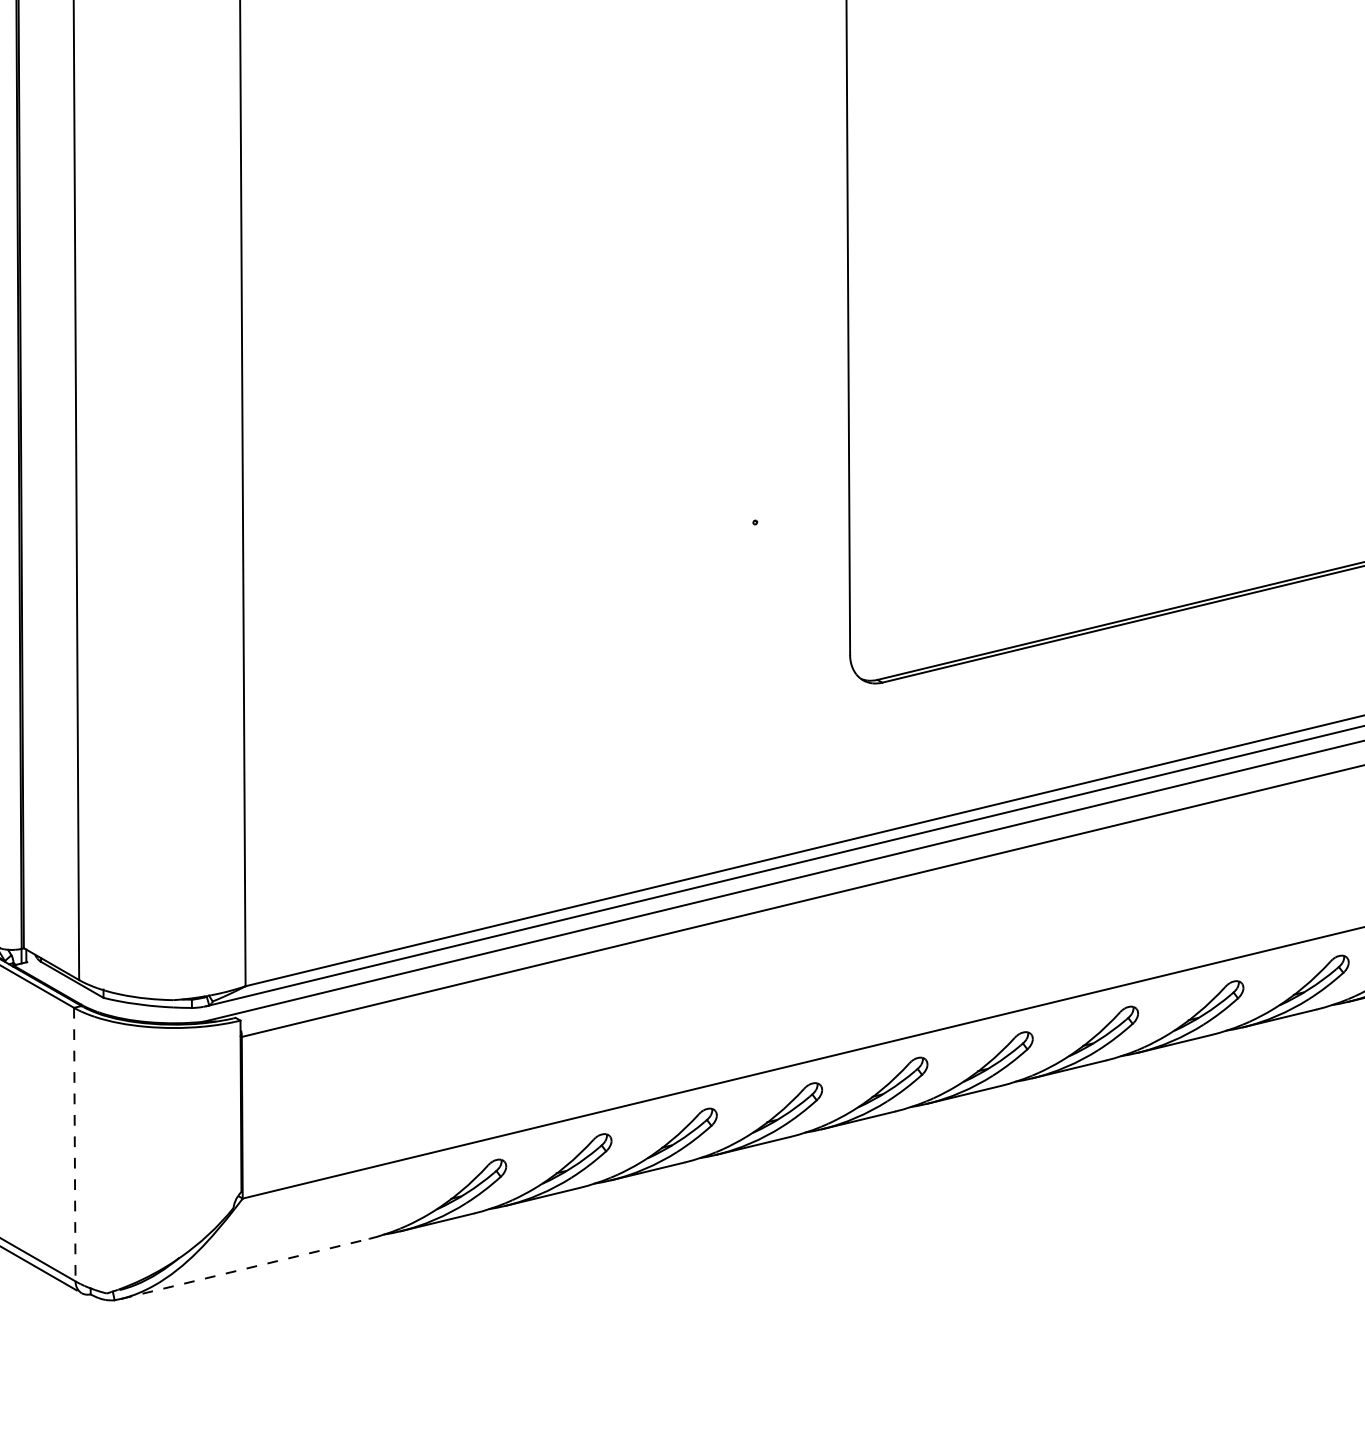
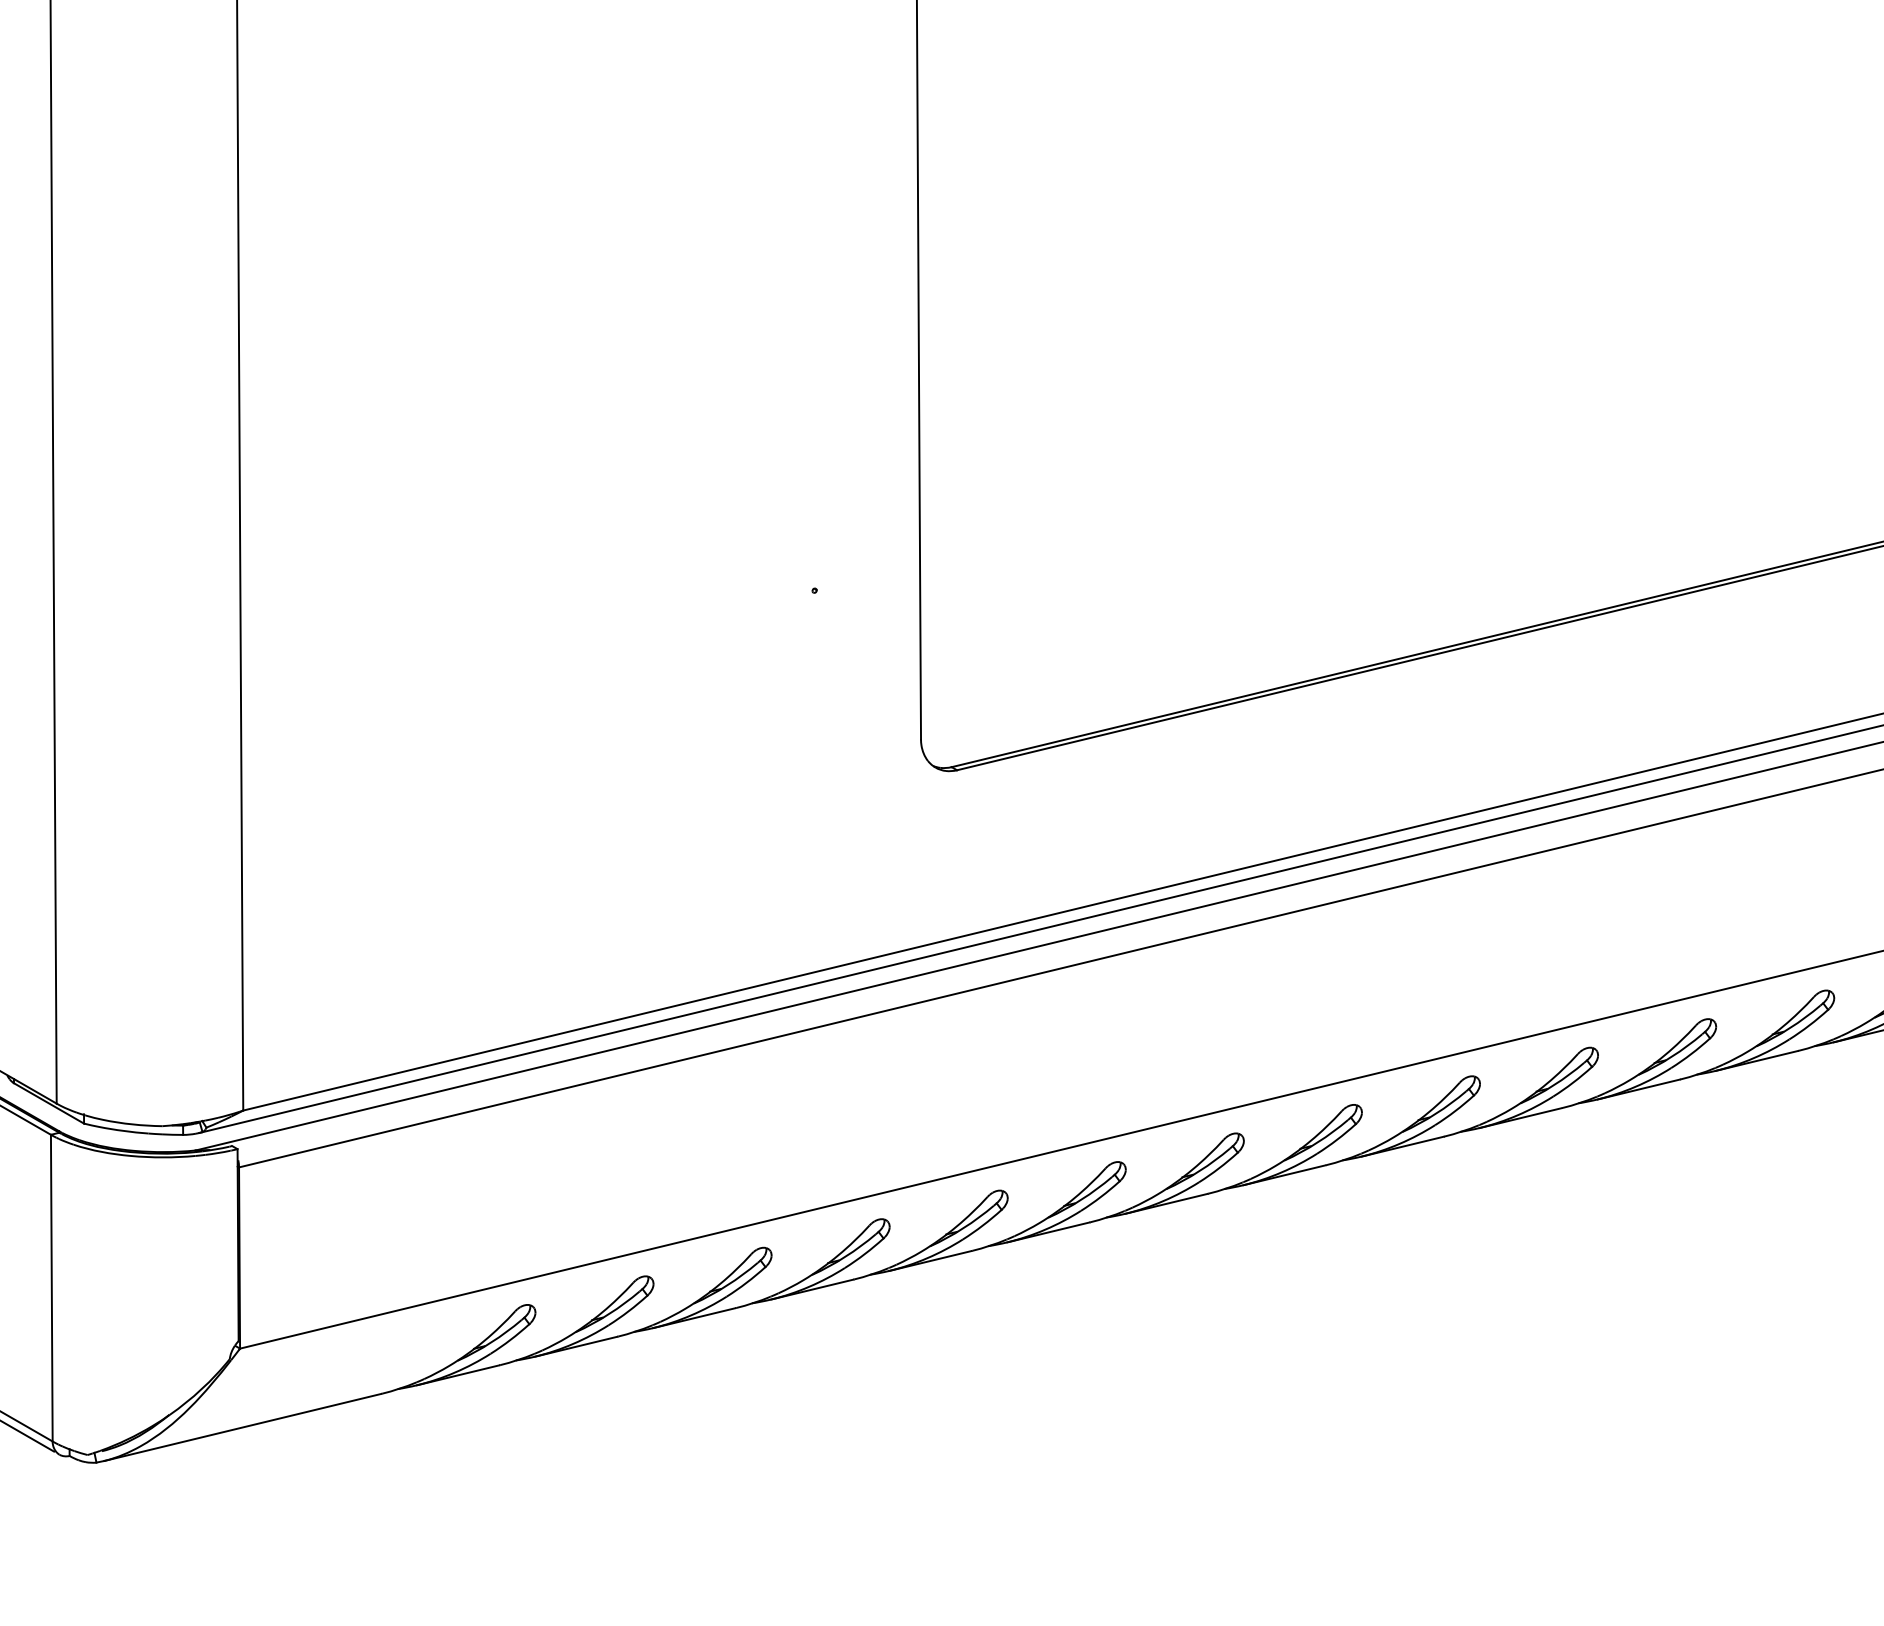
line: (74, 1144) -> (51, 1288), dashed -> solid
line: (245, 1268) -> (243, 1427), dashed -> solid

